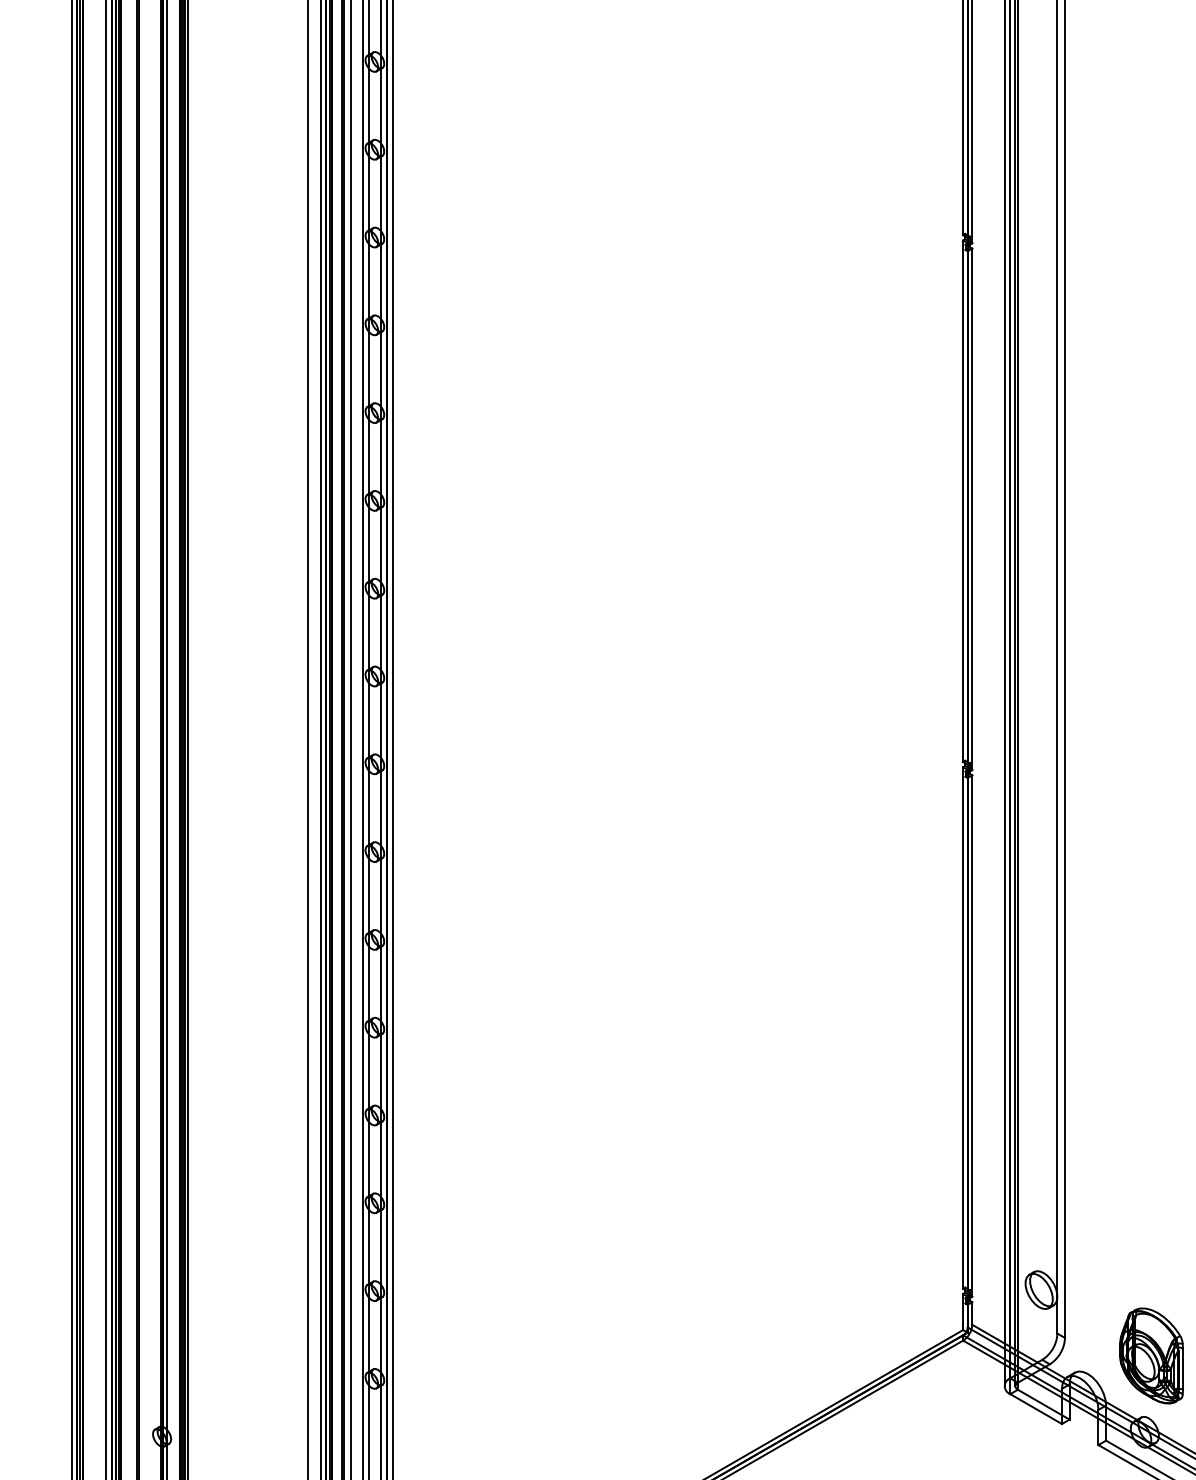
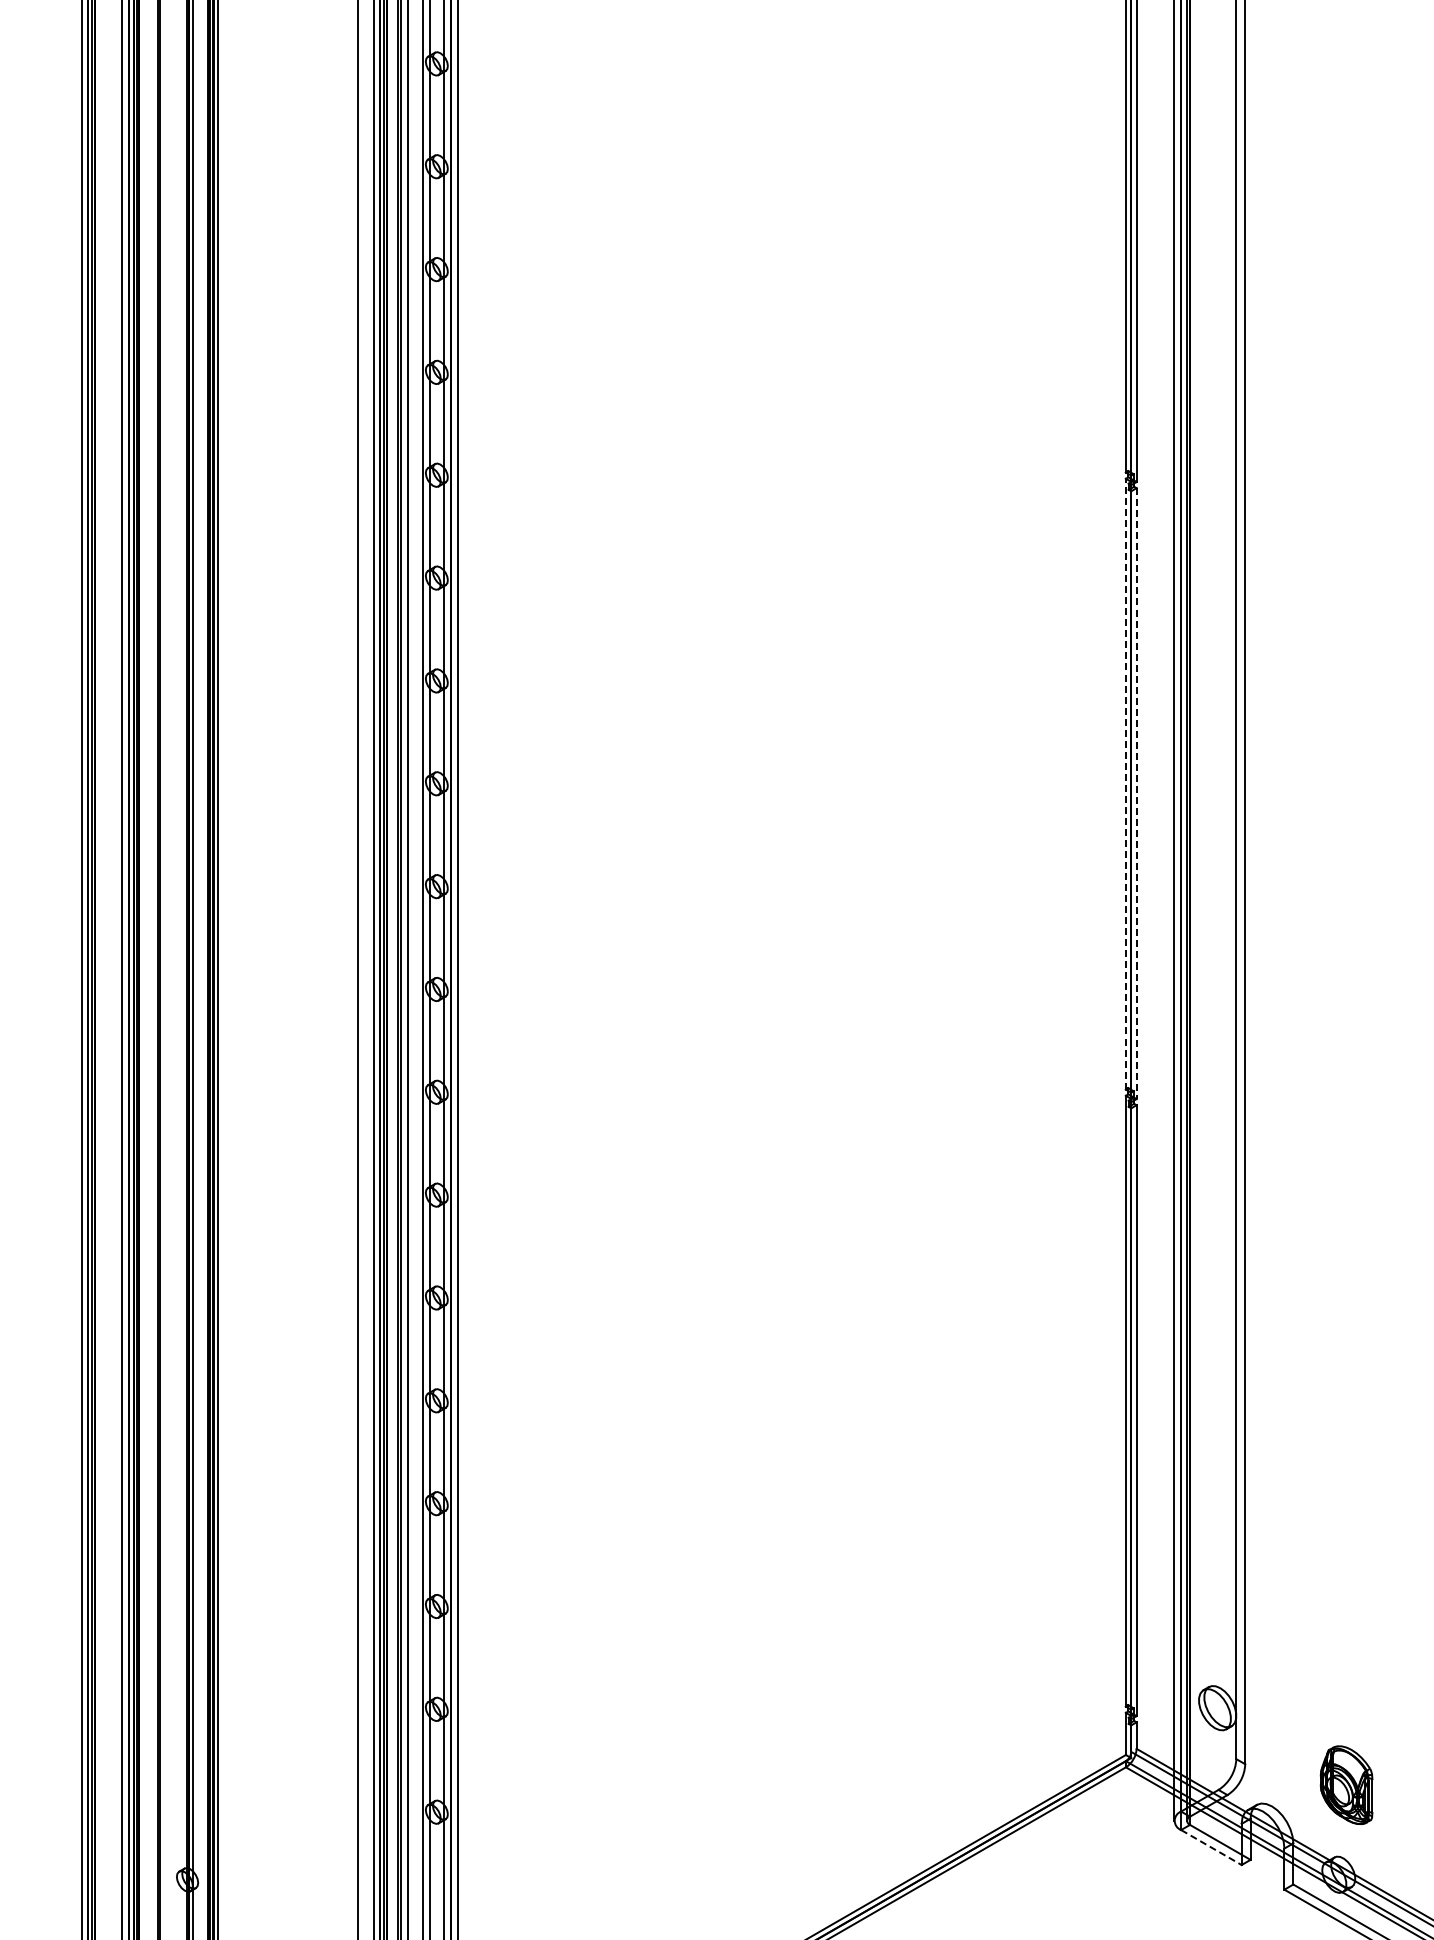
line: (962, 500) -> (1125, 783), solid -> dashed
line: (972, 510) -> (1136, 794), solid -> dashed
part: (1151, 1355) -> (1346, 1784), size x0.7
line: (1036, 1409) -> (1211, 1847), solid -> dashed

